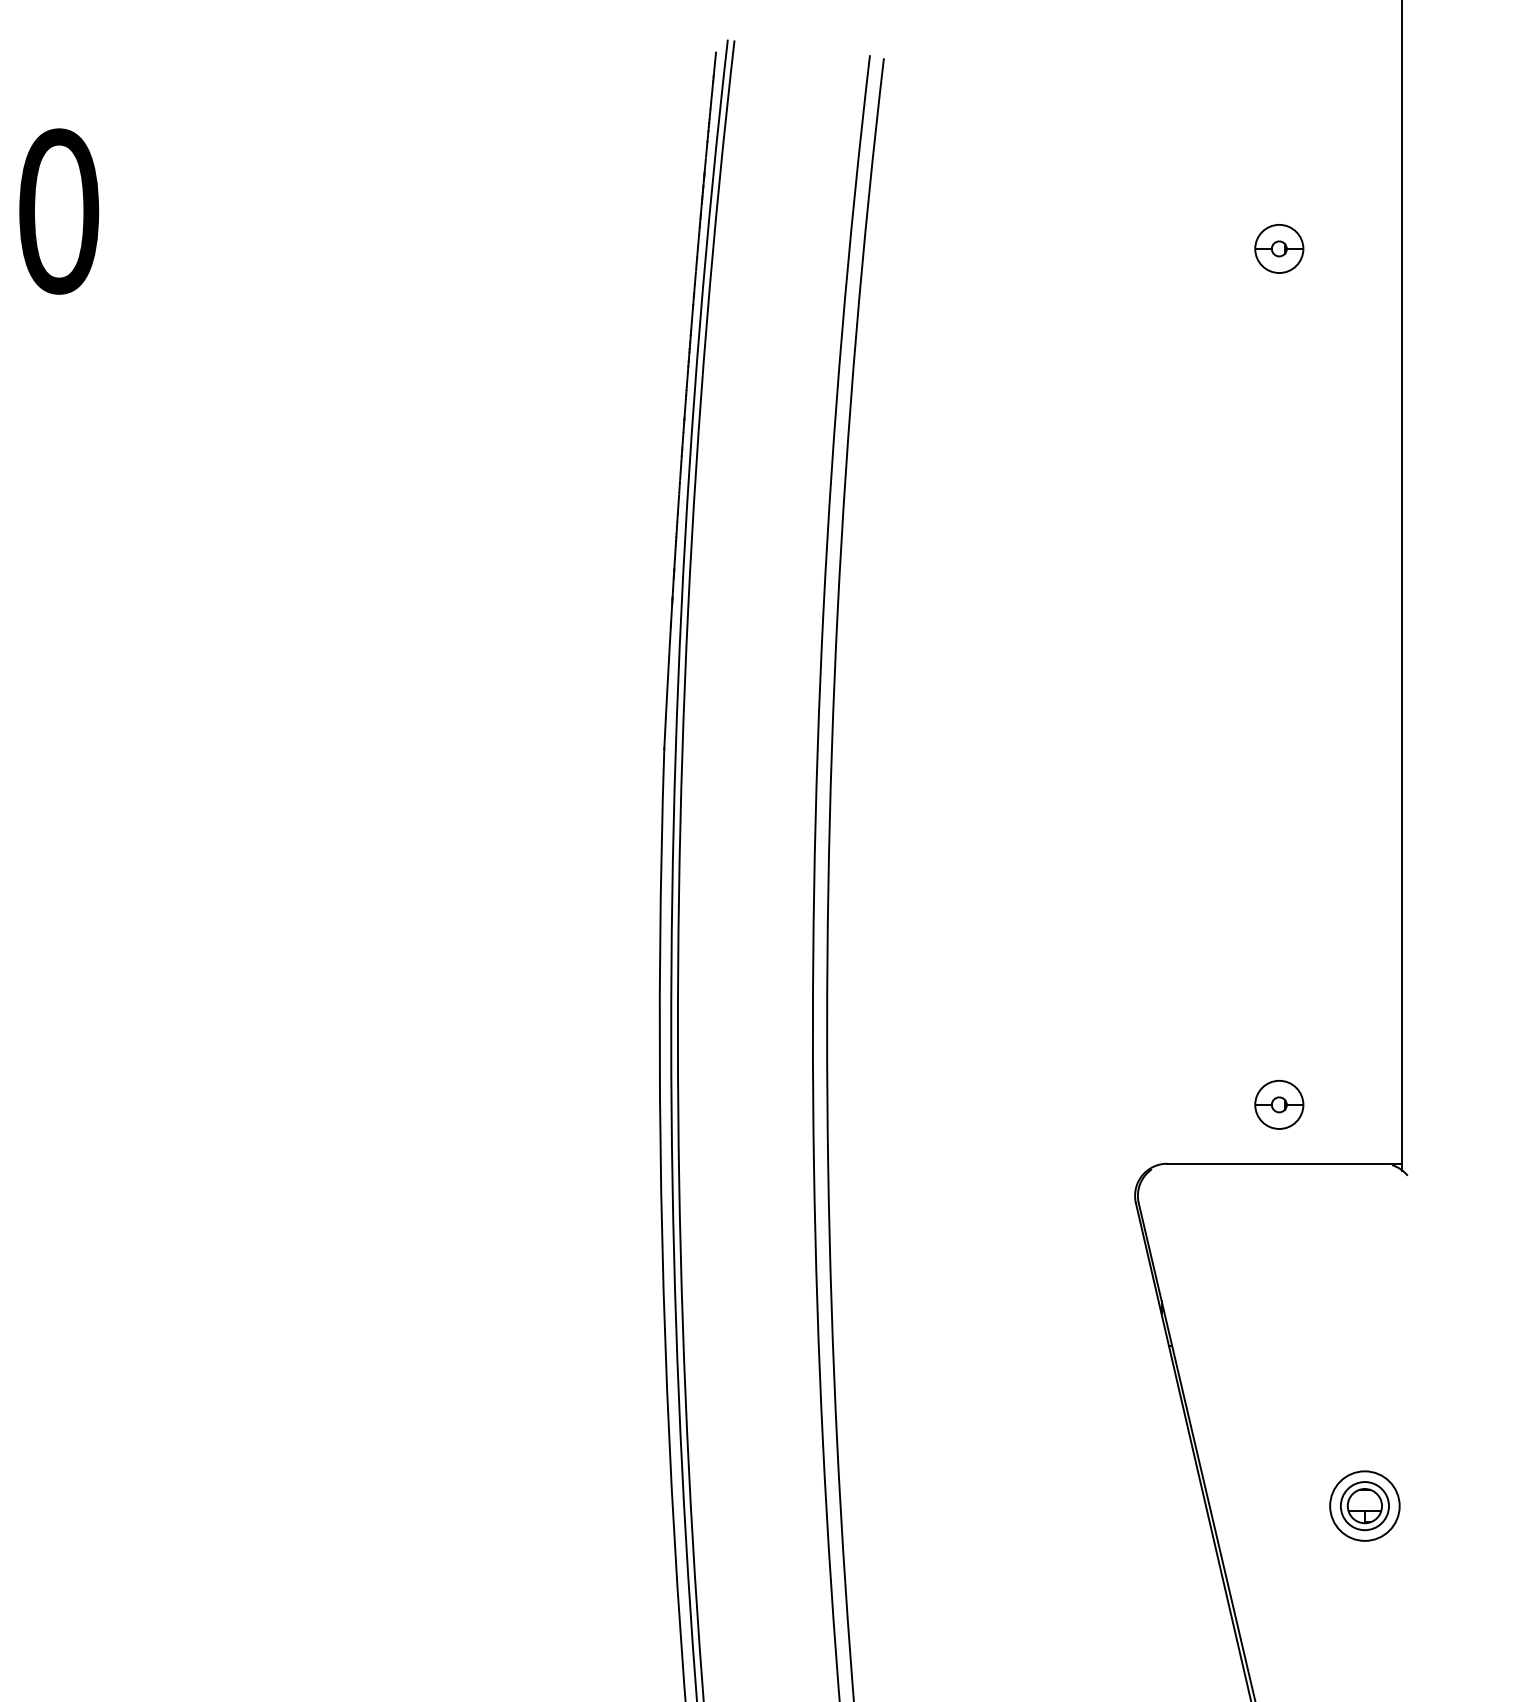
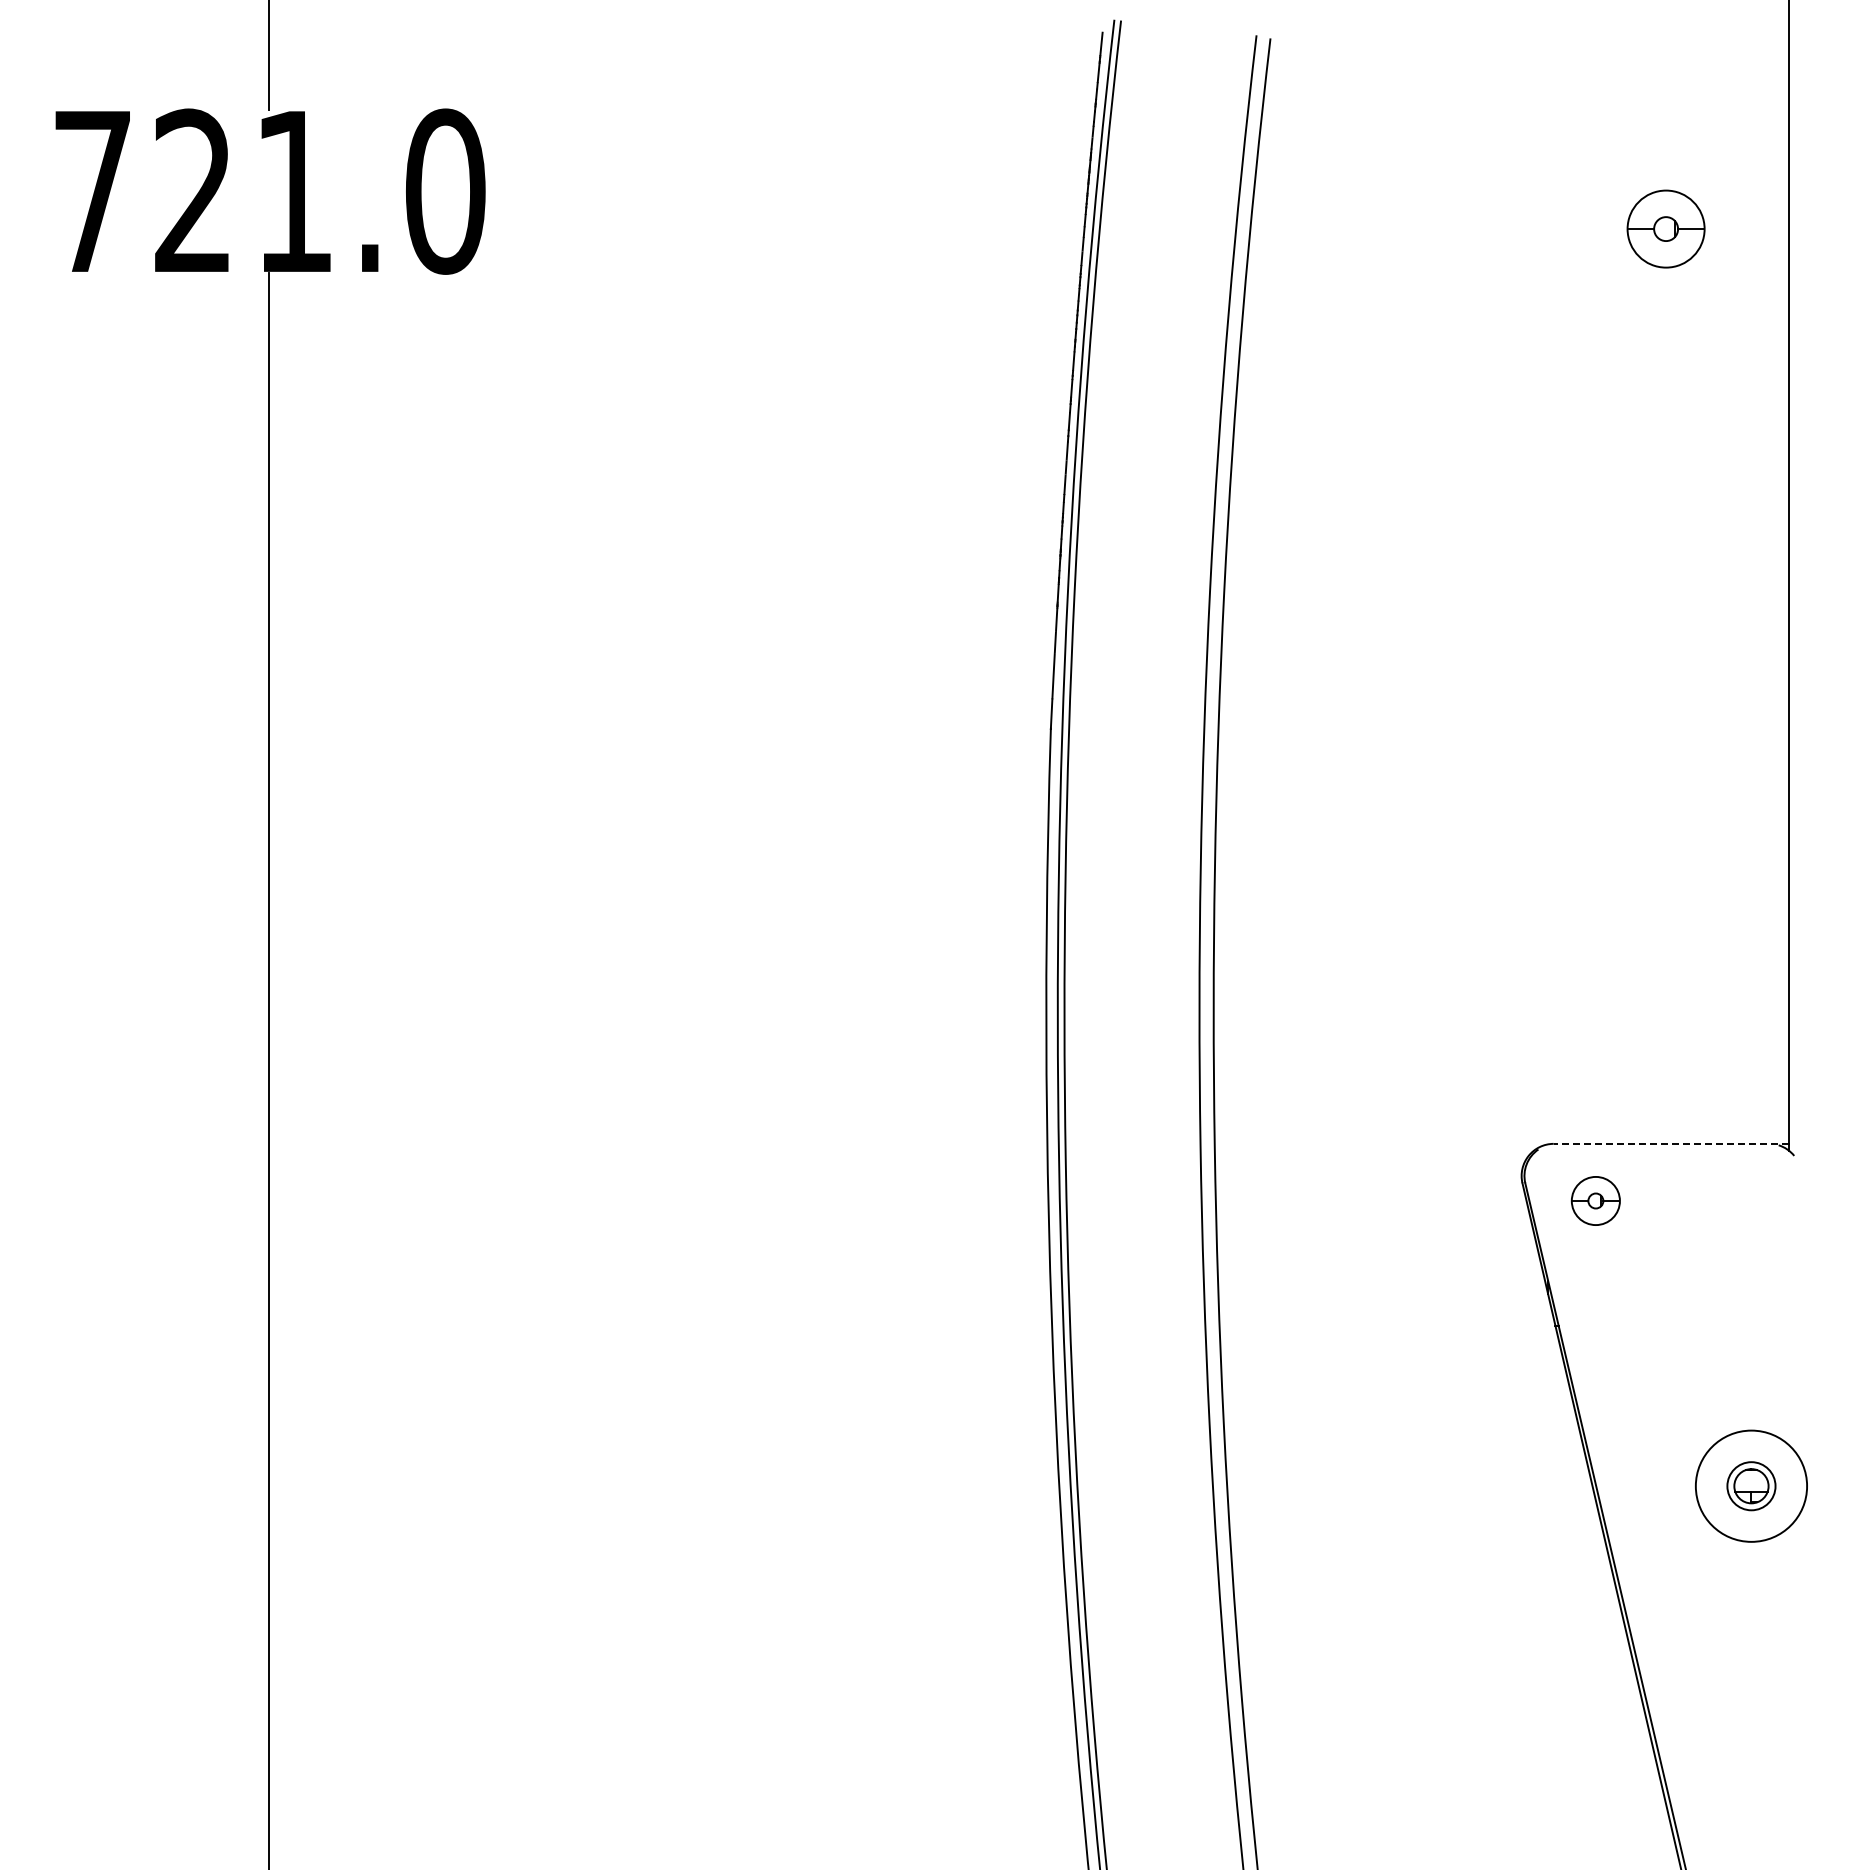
part: (1278, 248) -> (1665, 228), size x1.6
part: (1278, 1104) -> (1595, 1200), moved
line: (1284, 1163) -> (1671, 1143), solid -> dashed
circle: (1364, 1506) -> (1751, 1486), size x1.6

